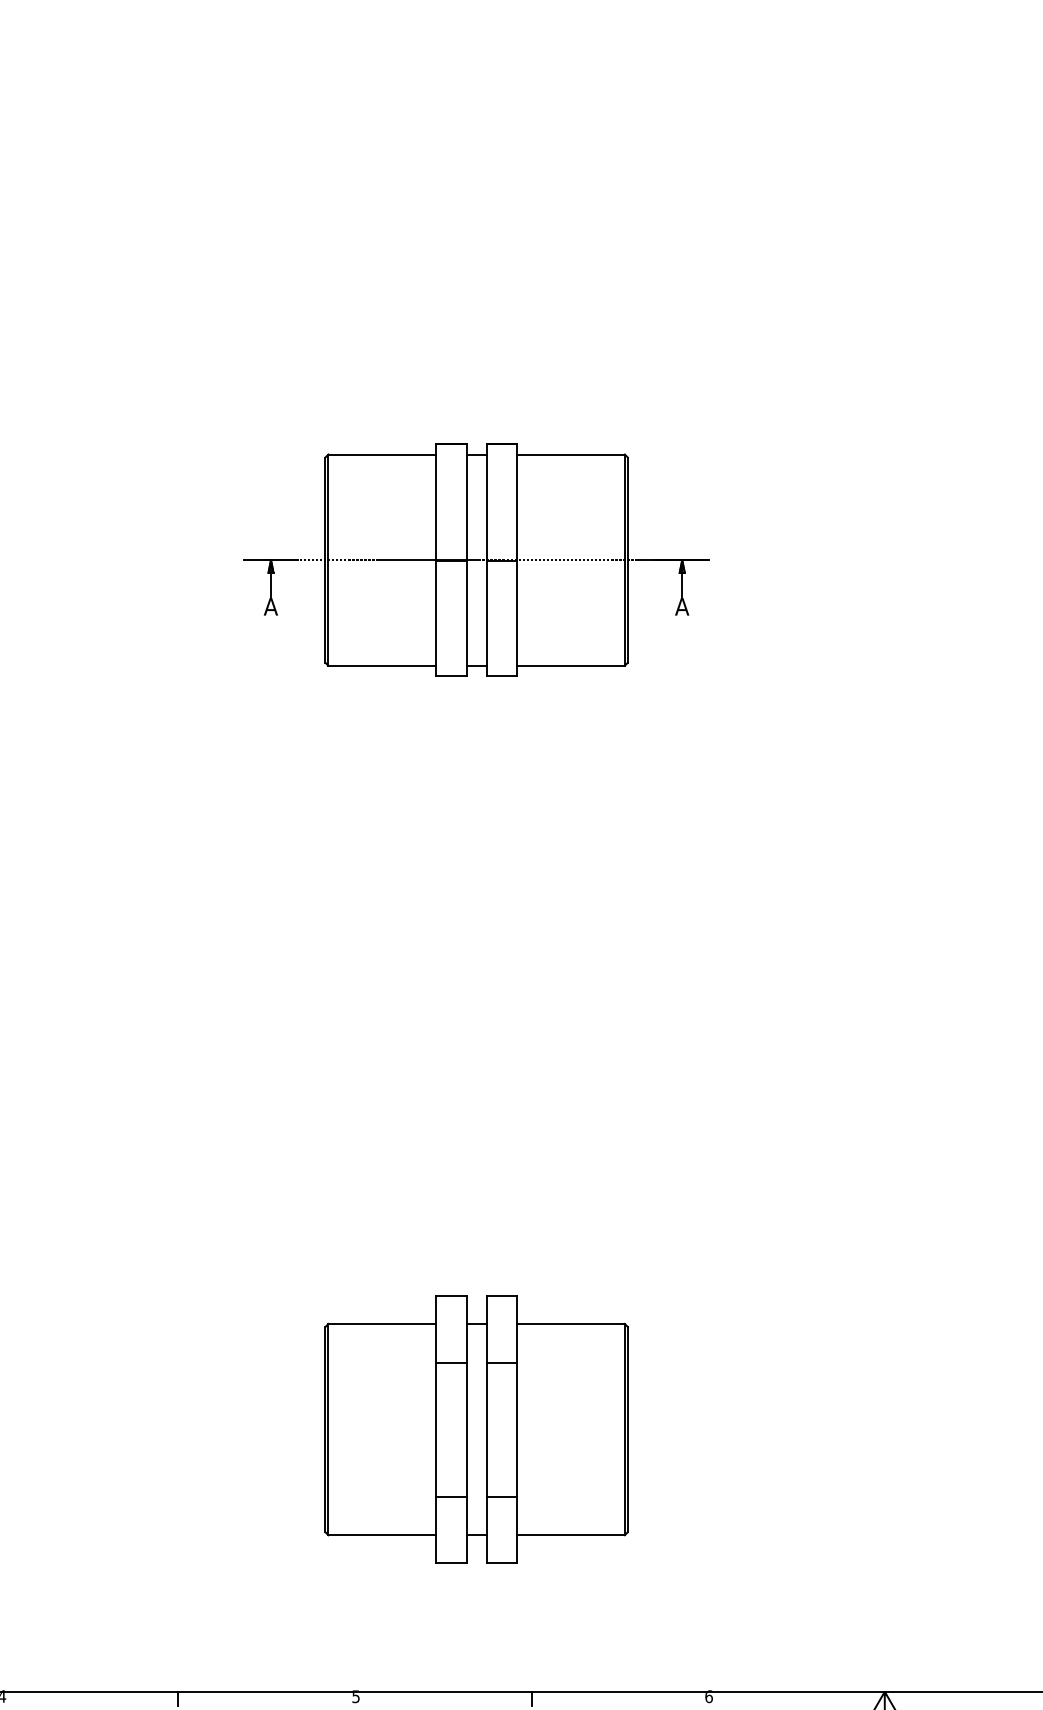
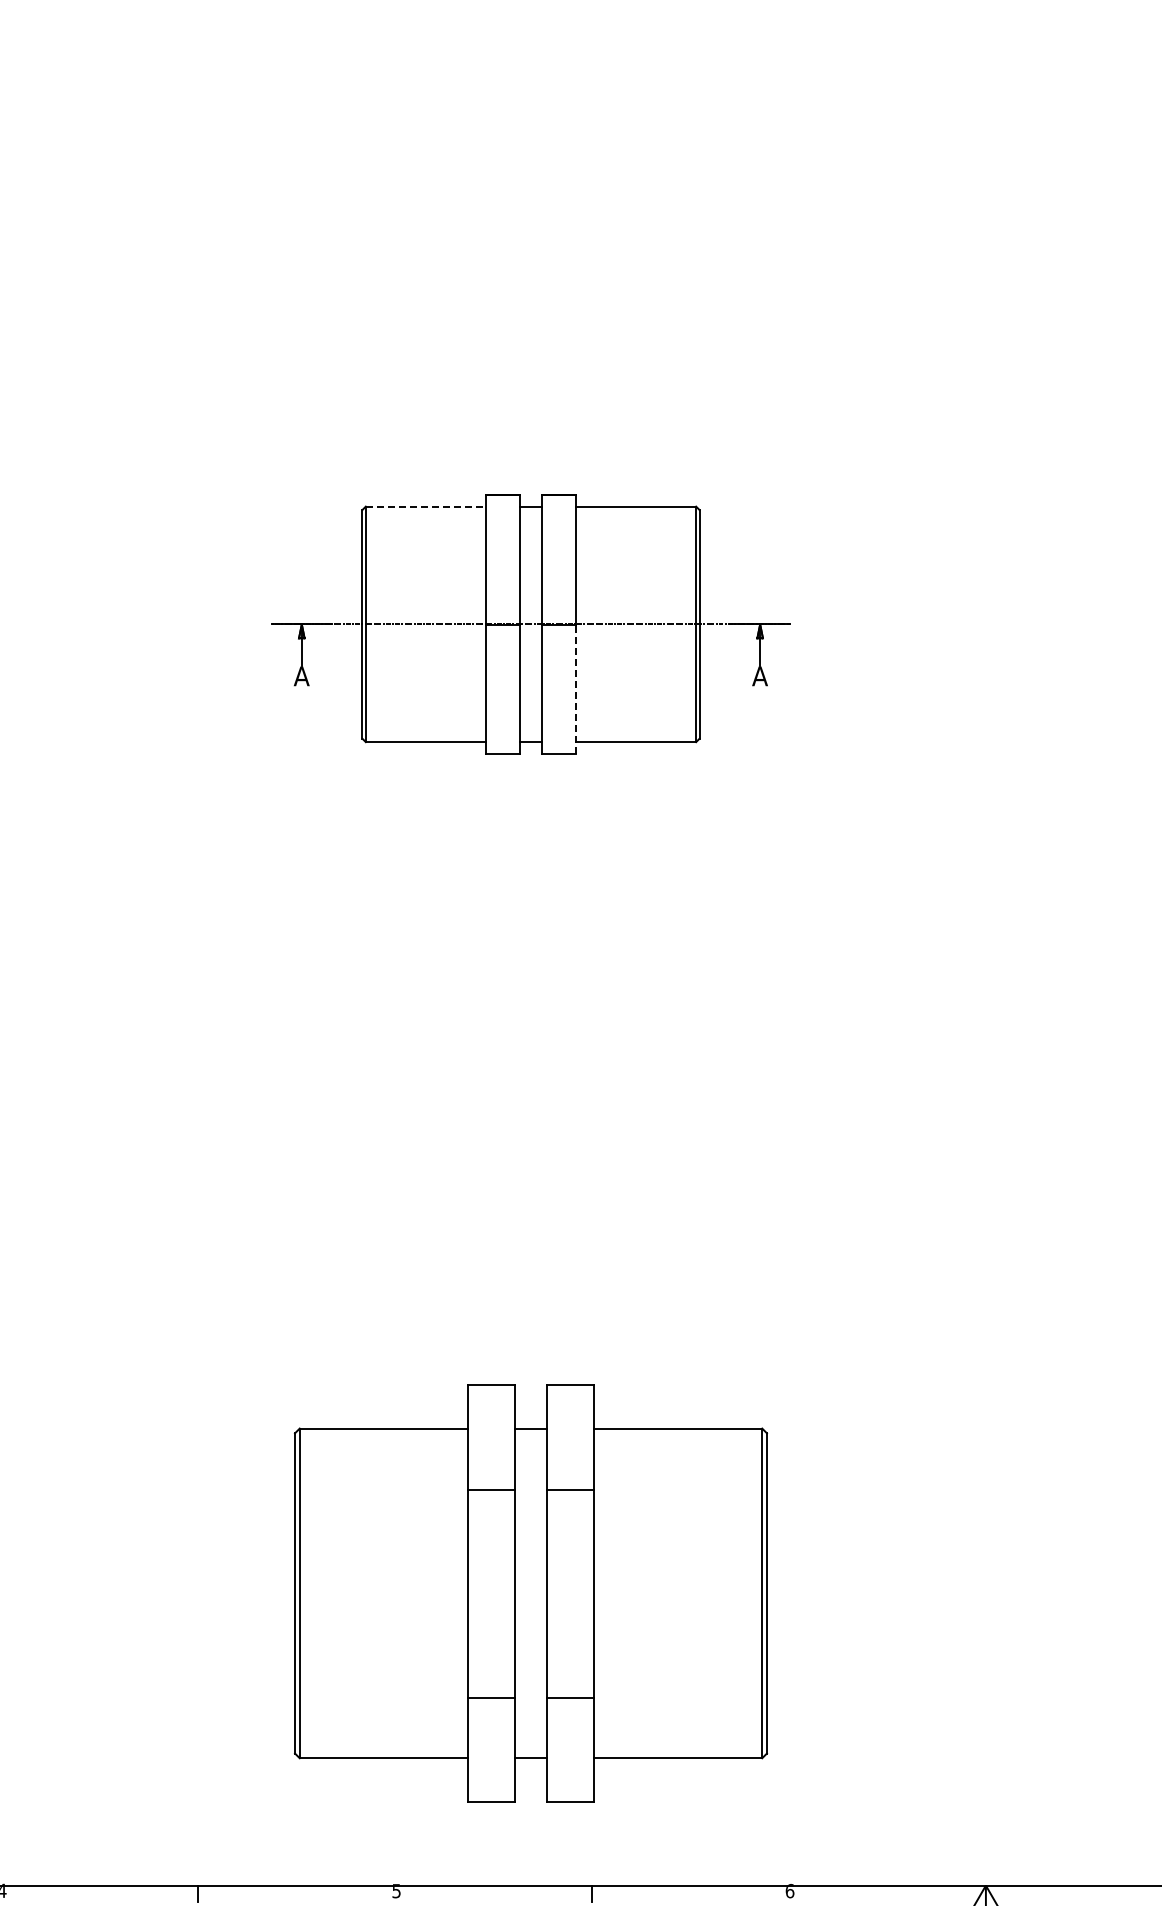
line: (382, 454) -> (426, 506), solid -> dashed
line: (516, 618) -> (575, 689), solid -> dashed
part: (476, 1429) -> (530, 1593), size x1.4

